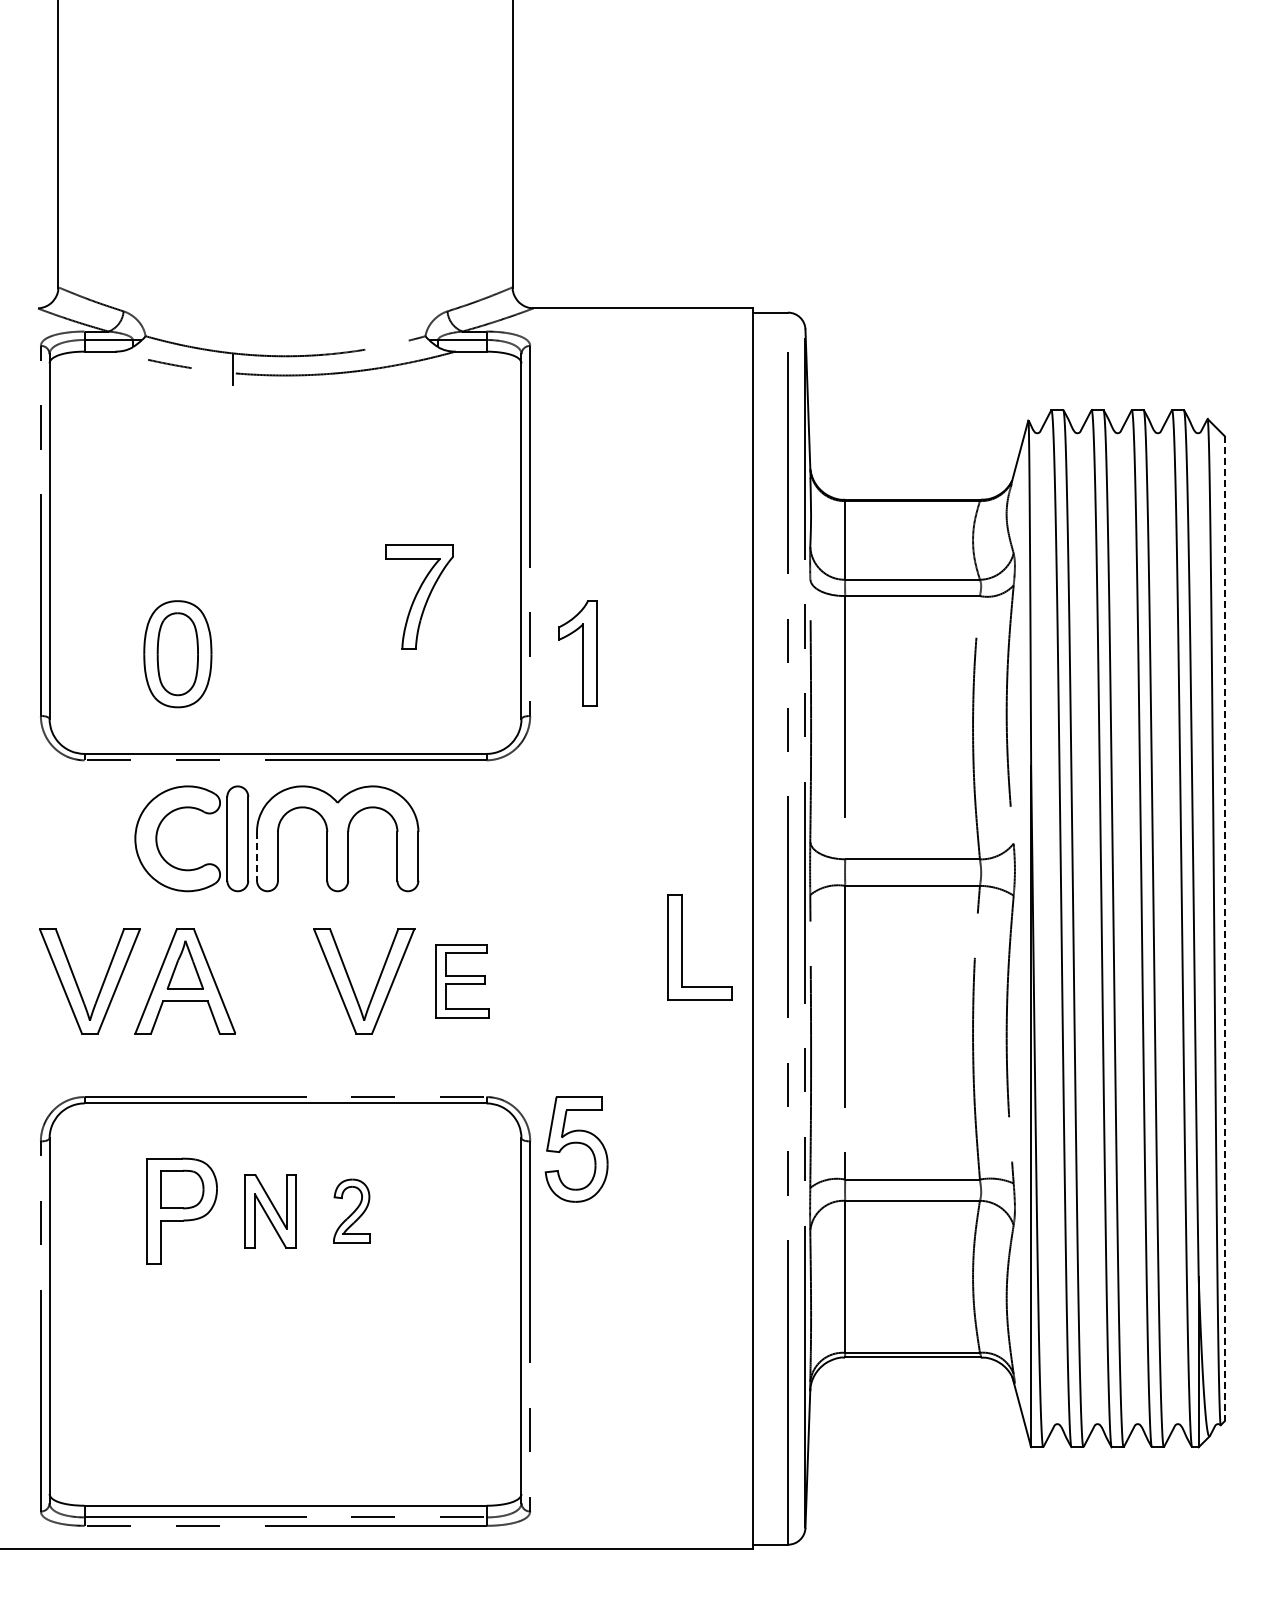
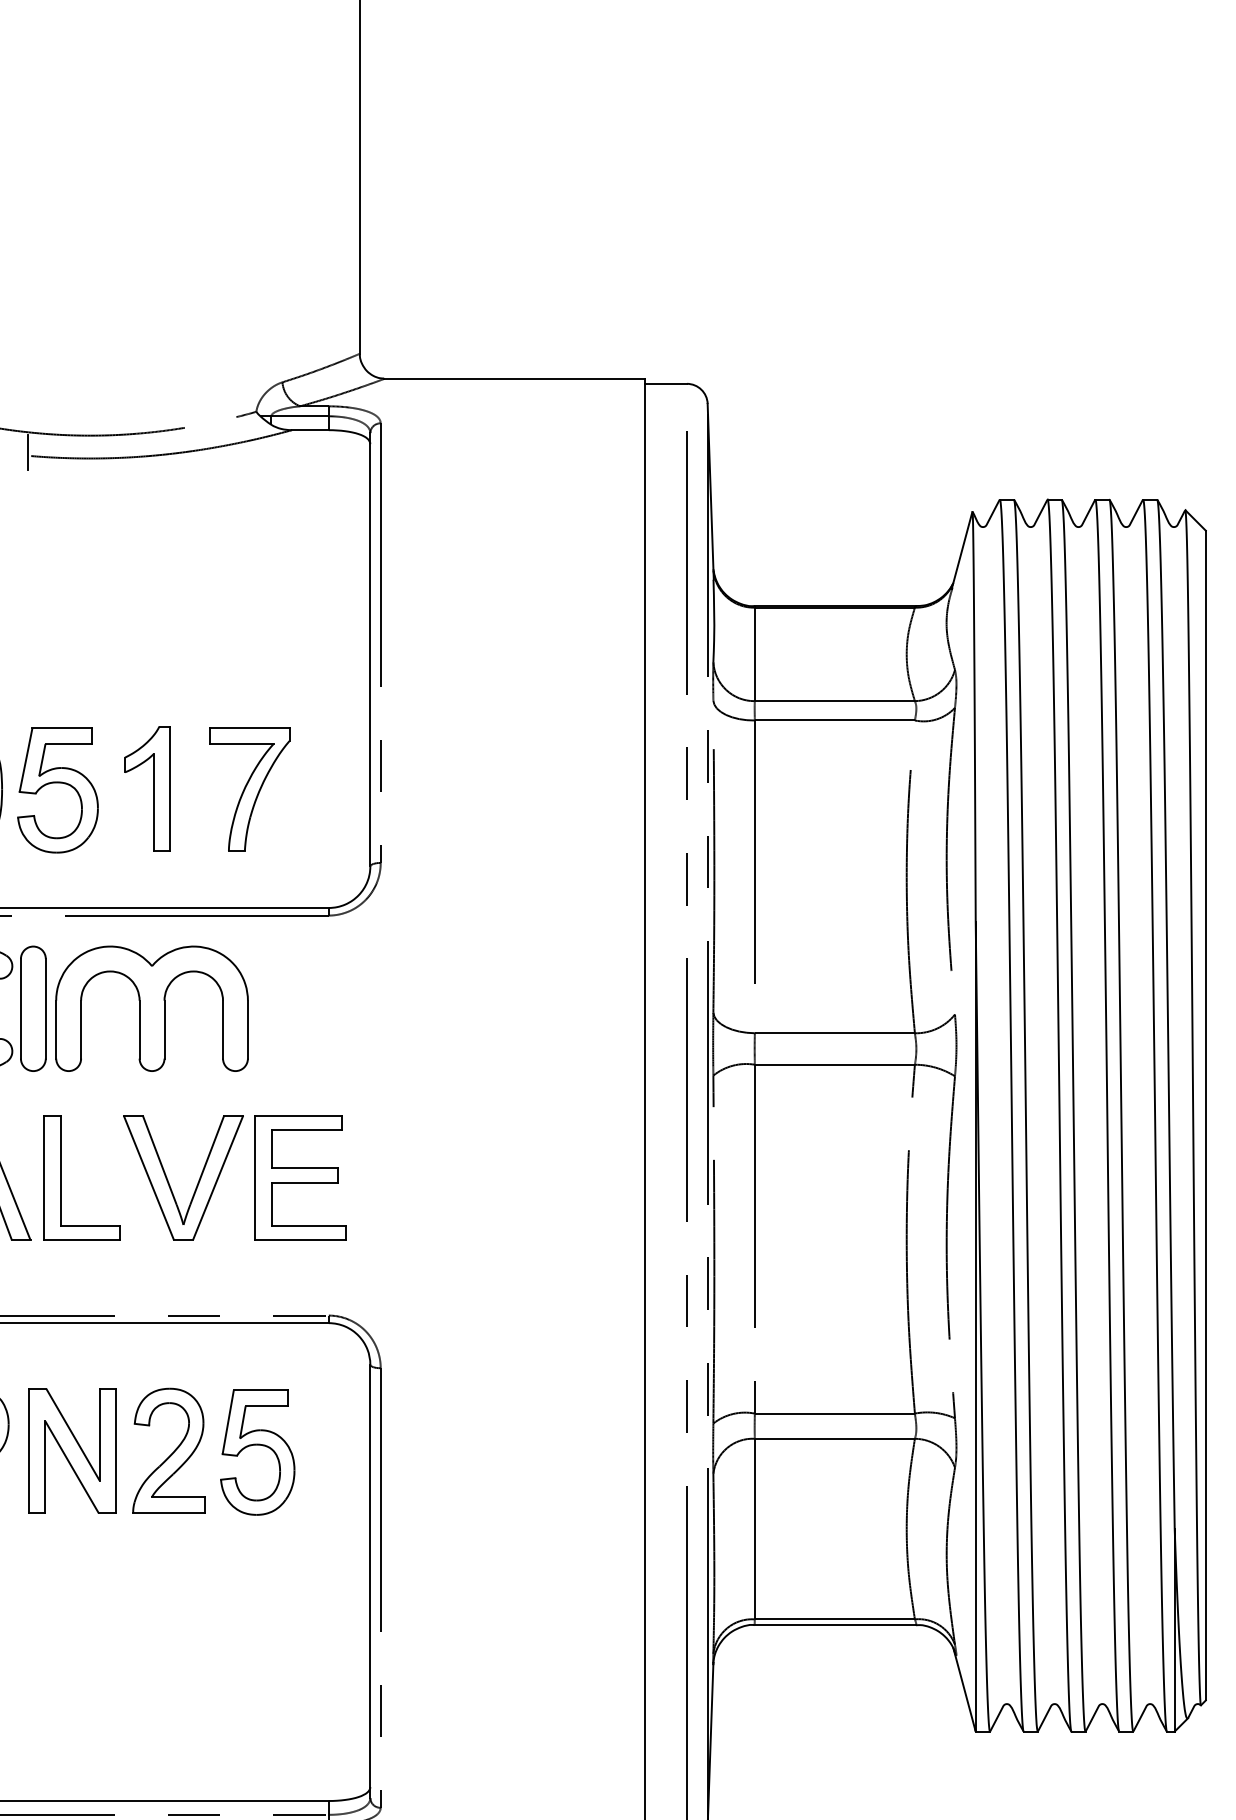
part: (419, 596) -> (249, 788), moved
part: (577, 653) -> (147, 788), moved
part: (258, 654) -> (57, 789), added
line: (257, 856) -> (56, 1029), dashed -> solid
line: (1224, 929) -> (1205, 1116), dashed -> solid
part: (682, 947) -> (61, 1178), moved
part: (462, 981) -> (300, 1178), size x1.43
part: (576, 1149) -> (257, 1452), moved
part: (351, 1210) -> (168, 1450), size x1.67
part: (270, 1211) -> (72, 1451), size x1.43

